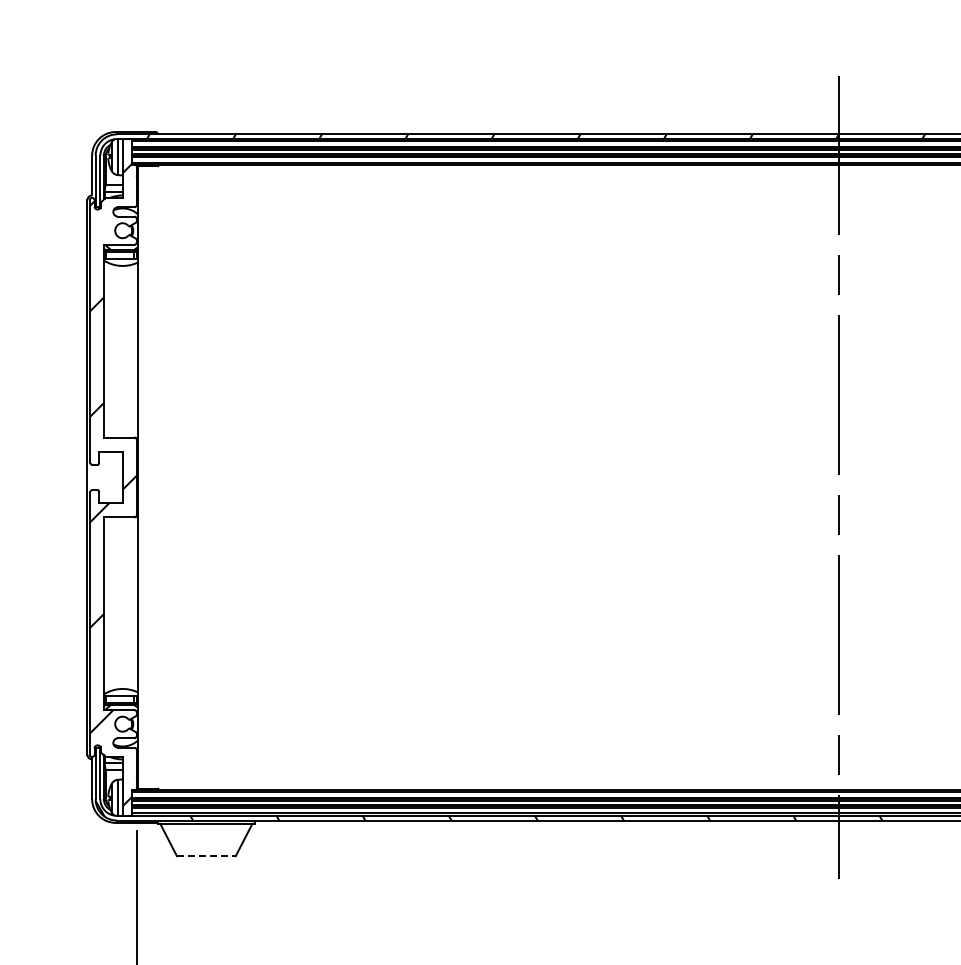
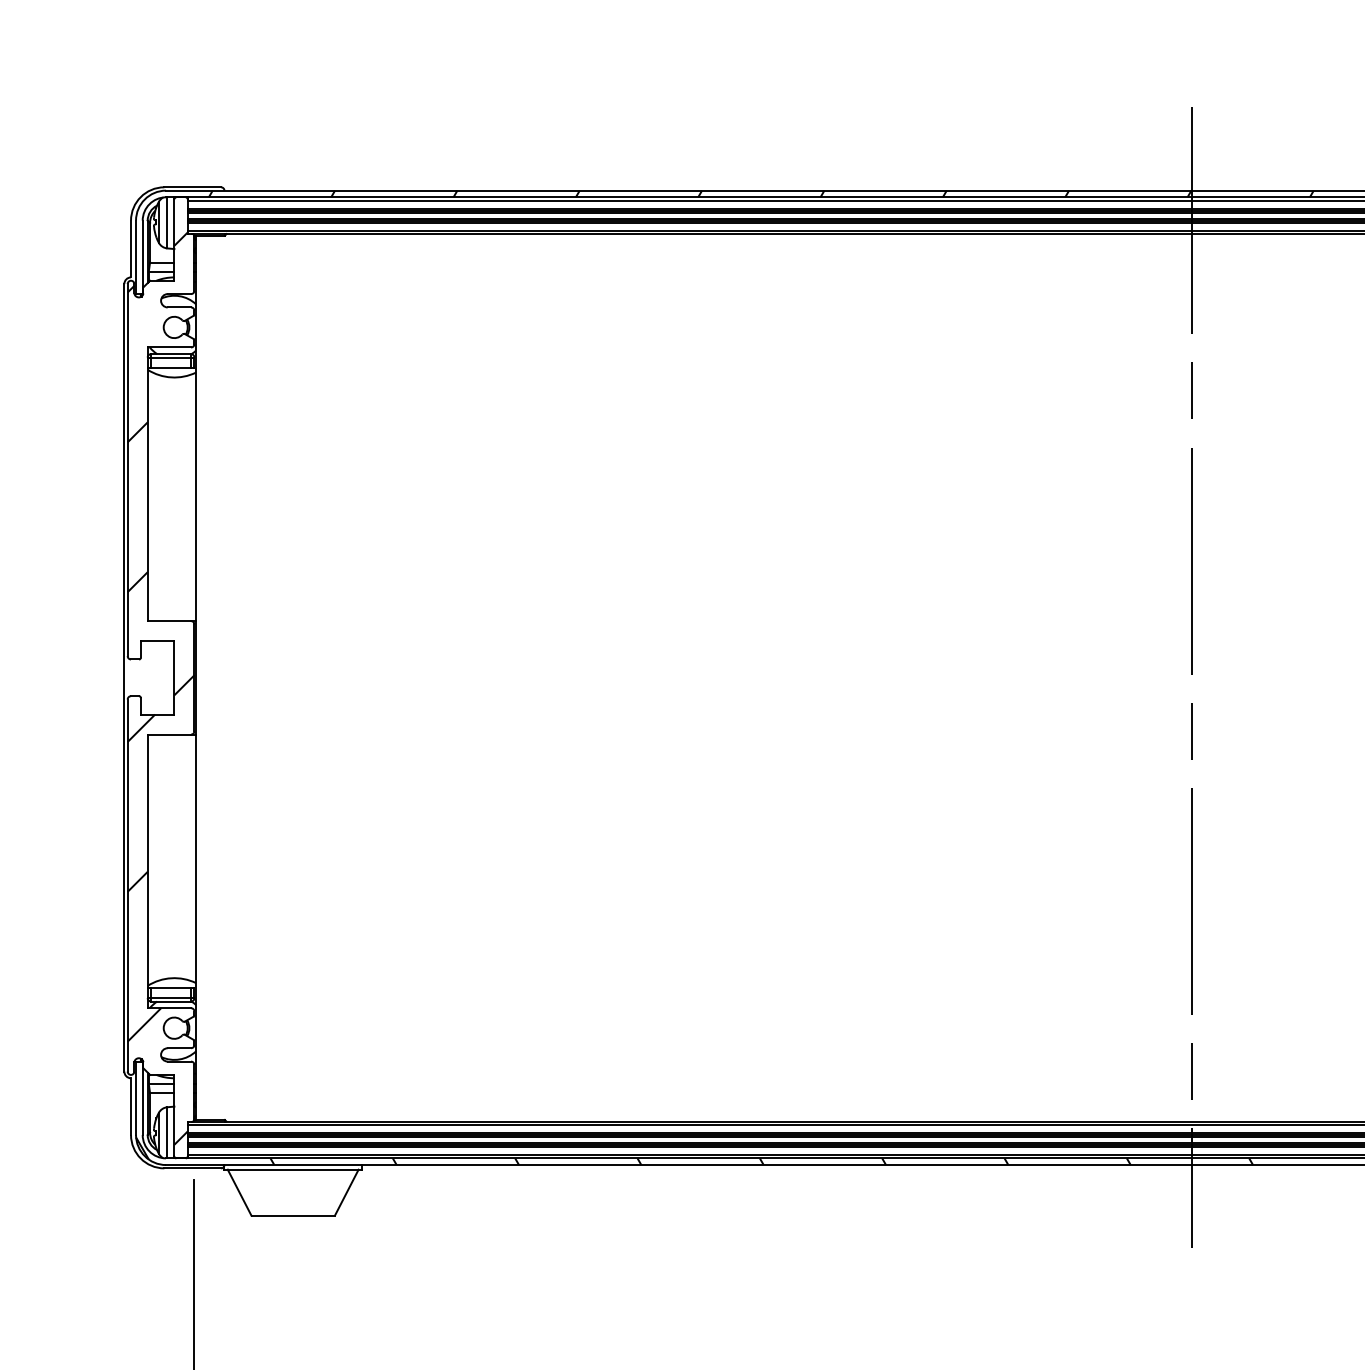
line: (206, 856) -> (293, 1216), dashed -> solid

